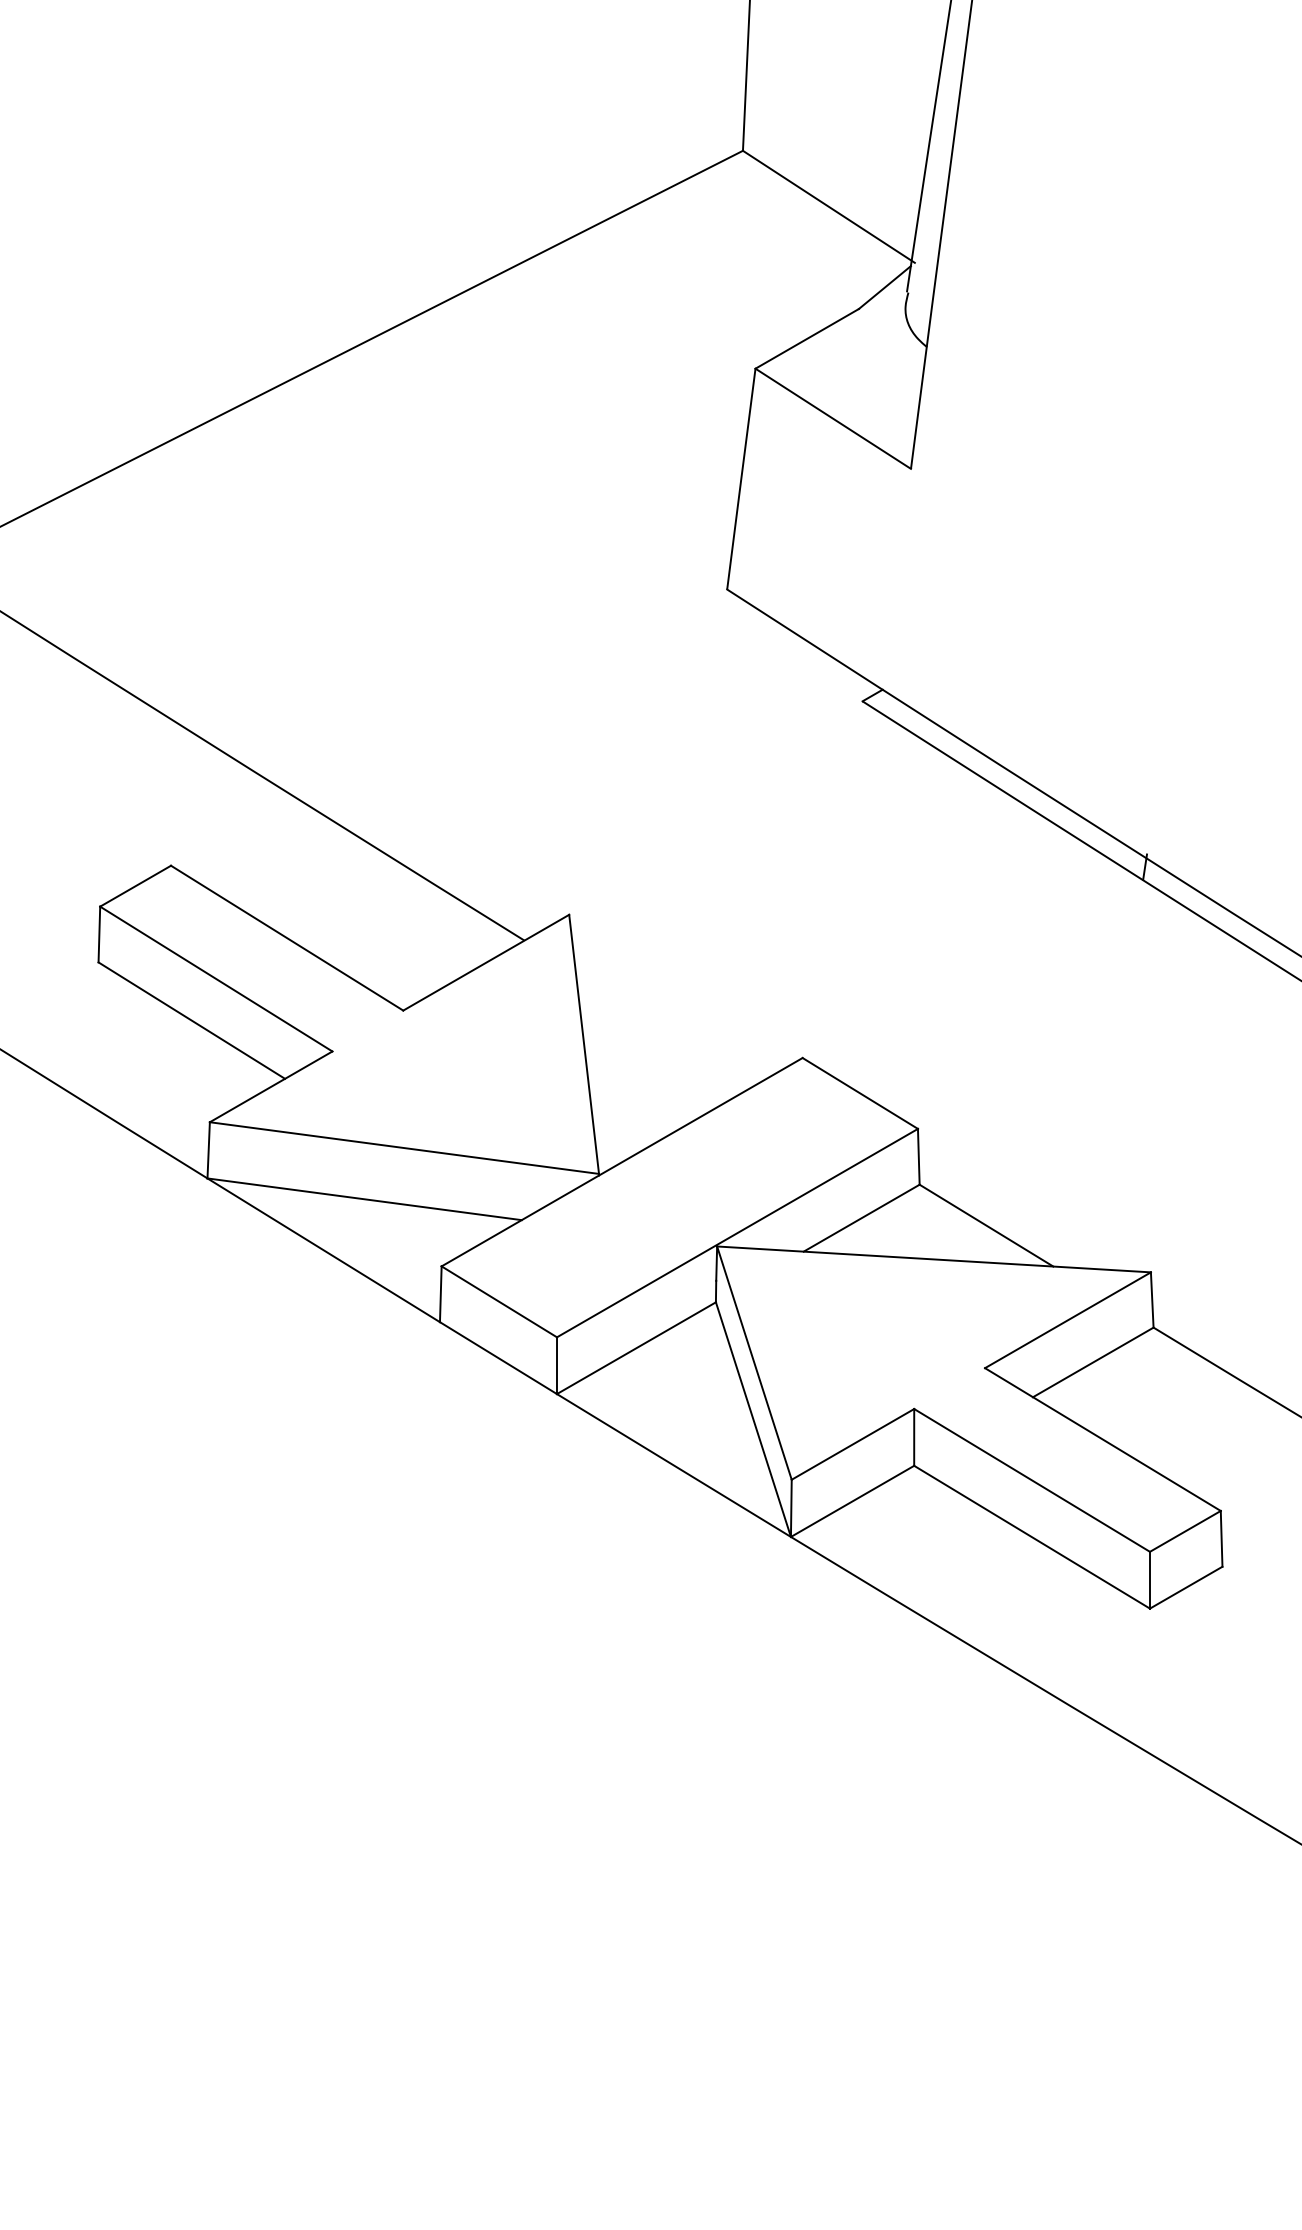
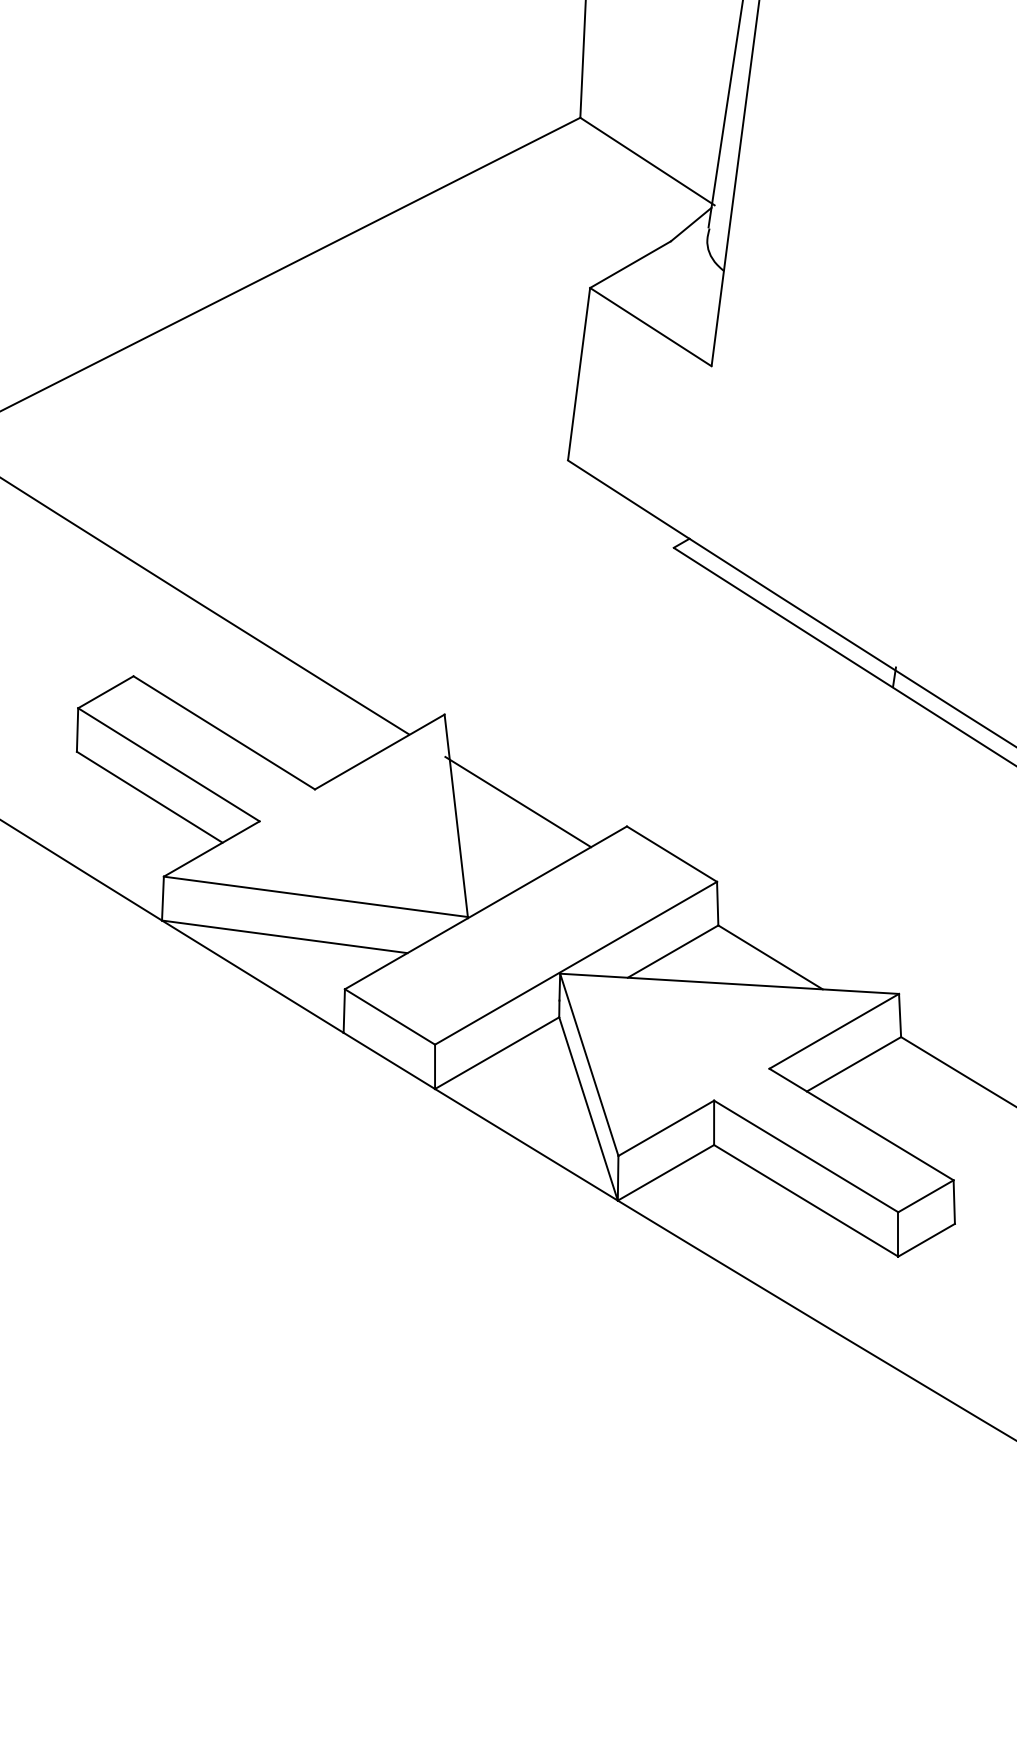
line: (663, 1026) -> (518, 801), added

